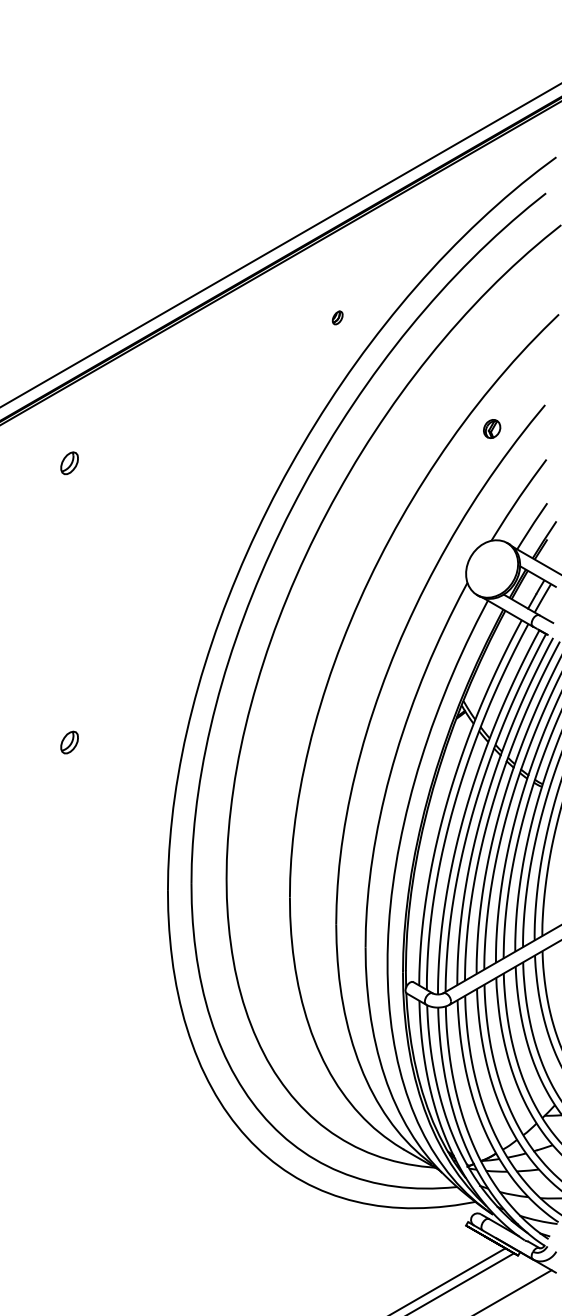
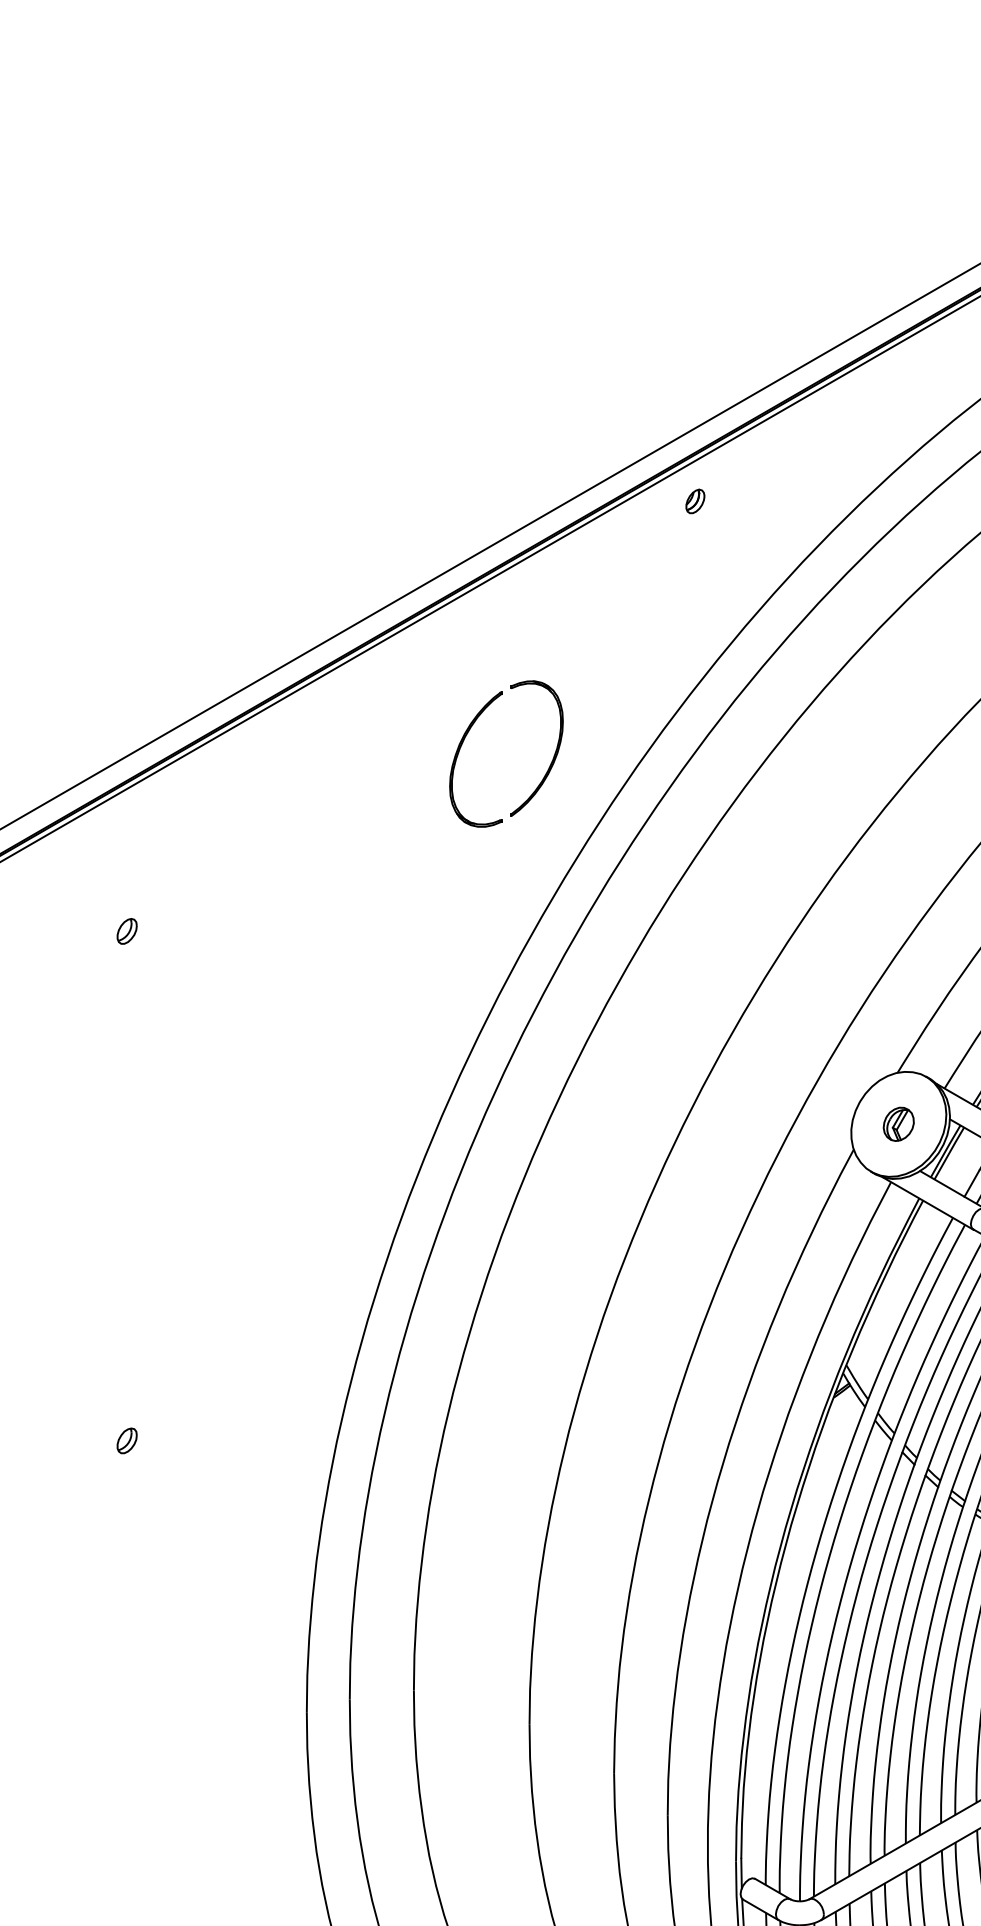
part: (337, 317) -> (694, 500), moved
part: (258, 352) -> (472, 728), added
part: (492, 428) -> (899, 1123), moved
part: (69, 463) -> (127, 931), size x0.62
part: (69, 741) -> (127, 1439), size x0.62

